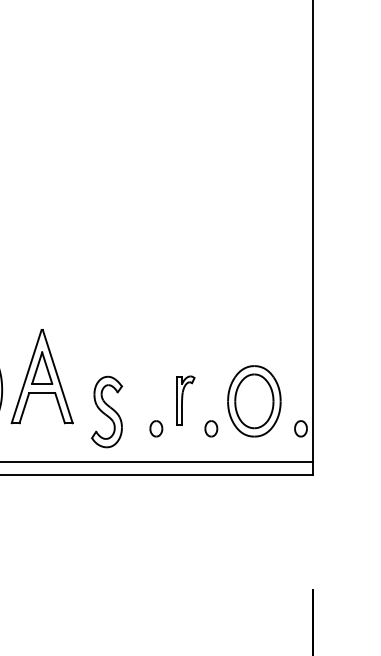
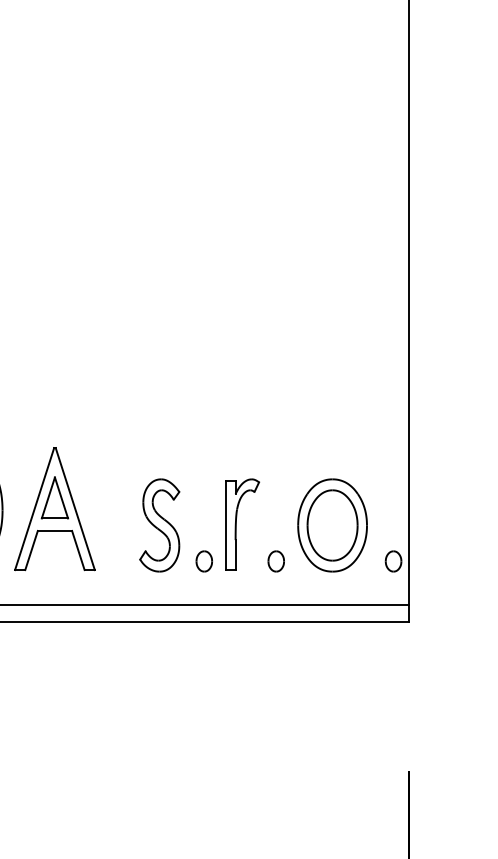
part: (41, 376) -> (54, 509), moved
part: (185, 400) -> (242, 524), size x1.43
part: (106, 412) -> (159, 525), moved

